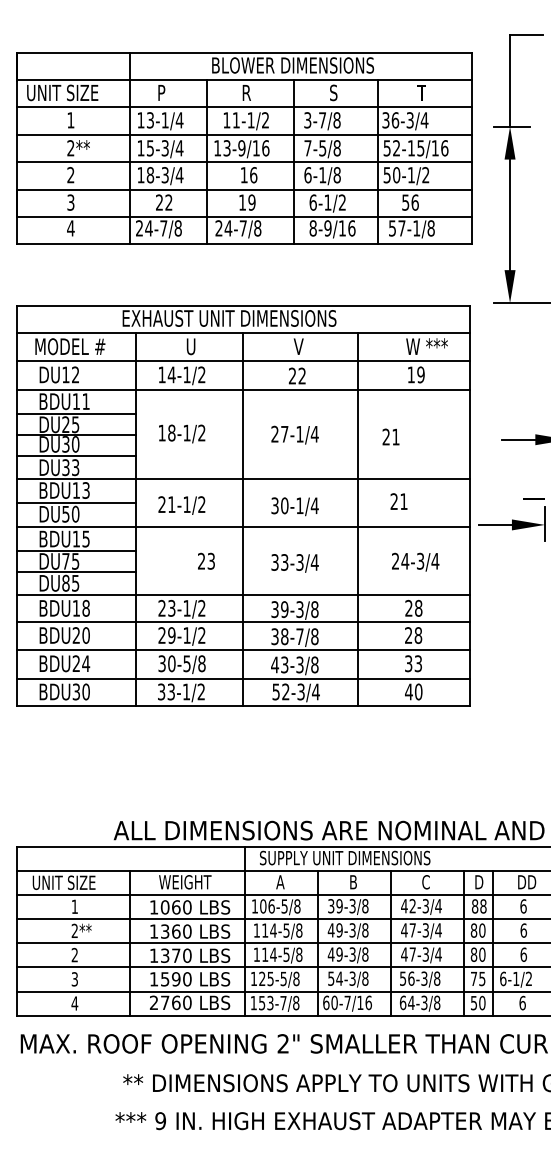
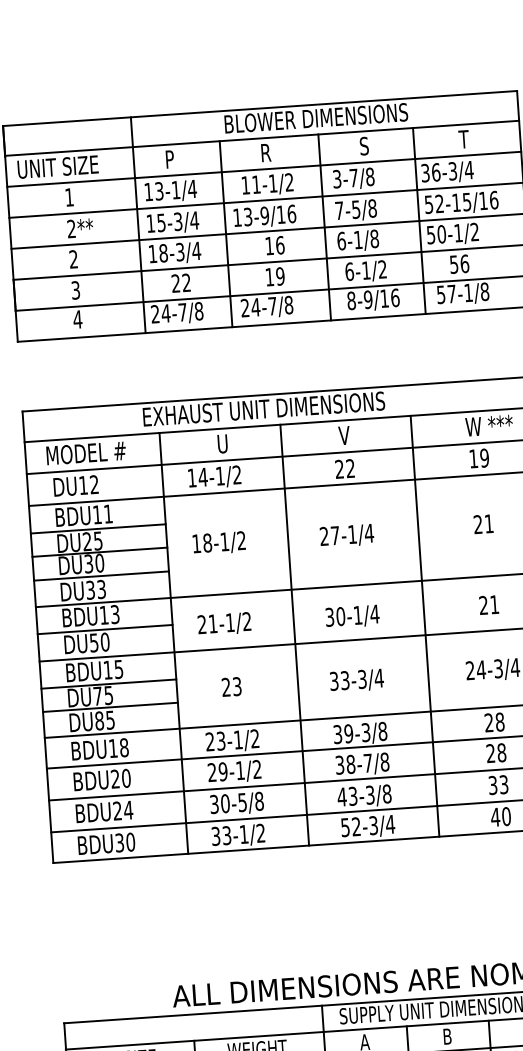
text: (390, 436) -> (482, 523), moved
text: (398, 501) -> (488, 604), moved
text: (206, 560) -> (231, 686), moved

